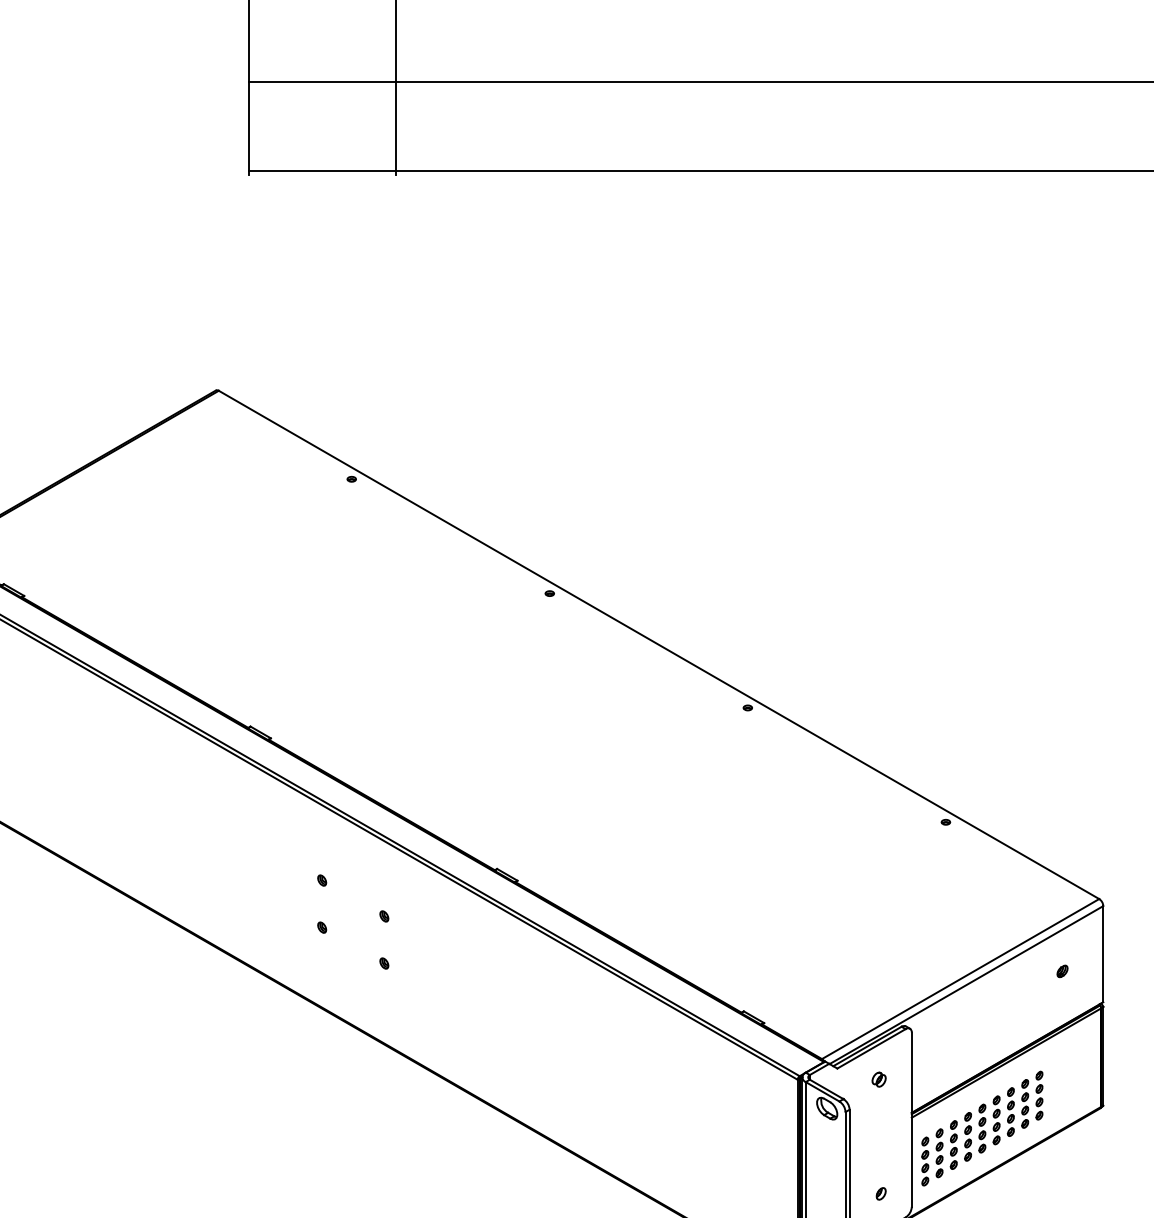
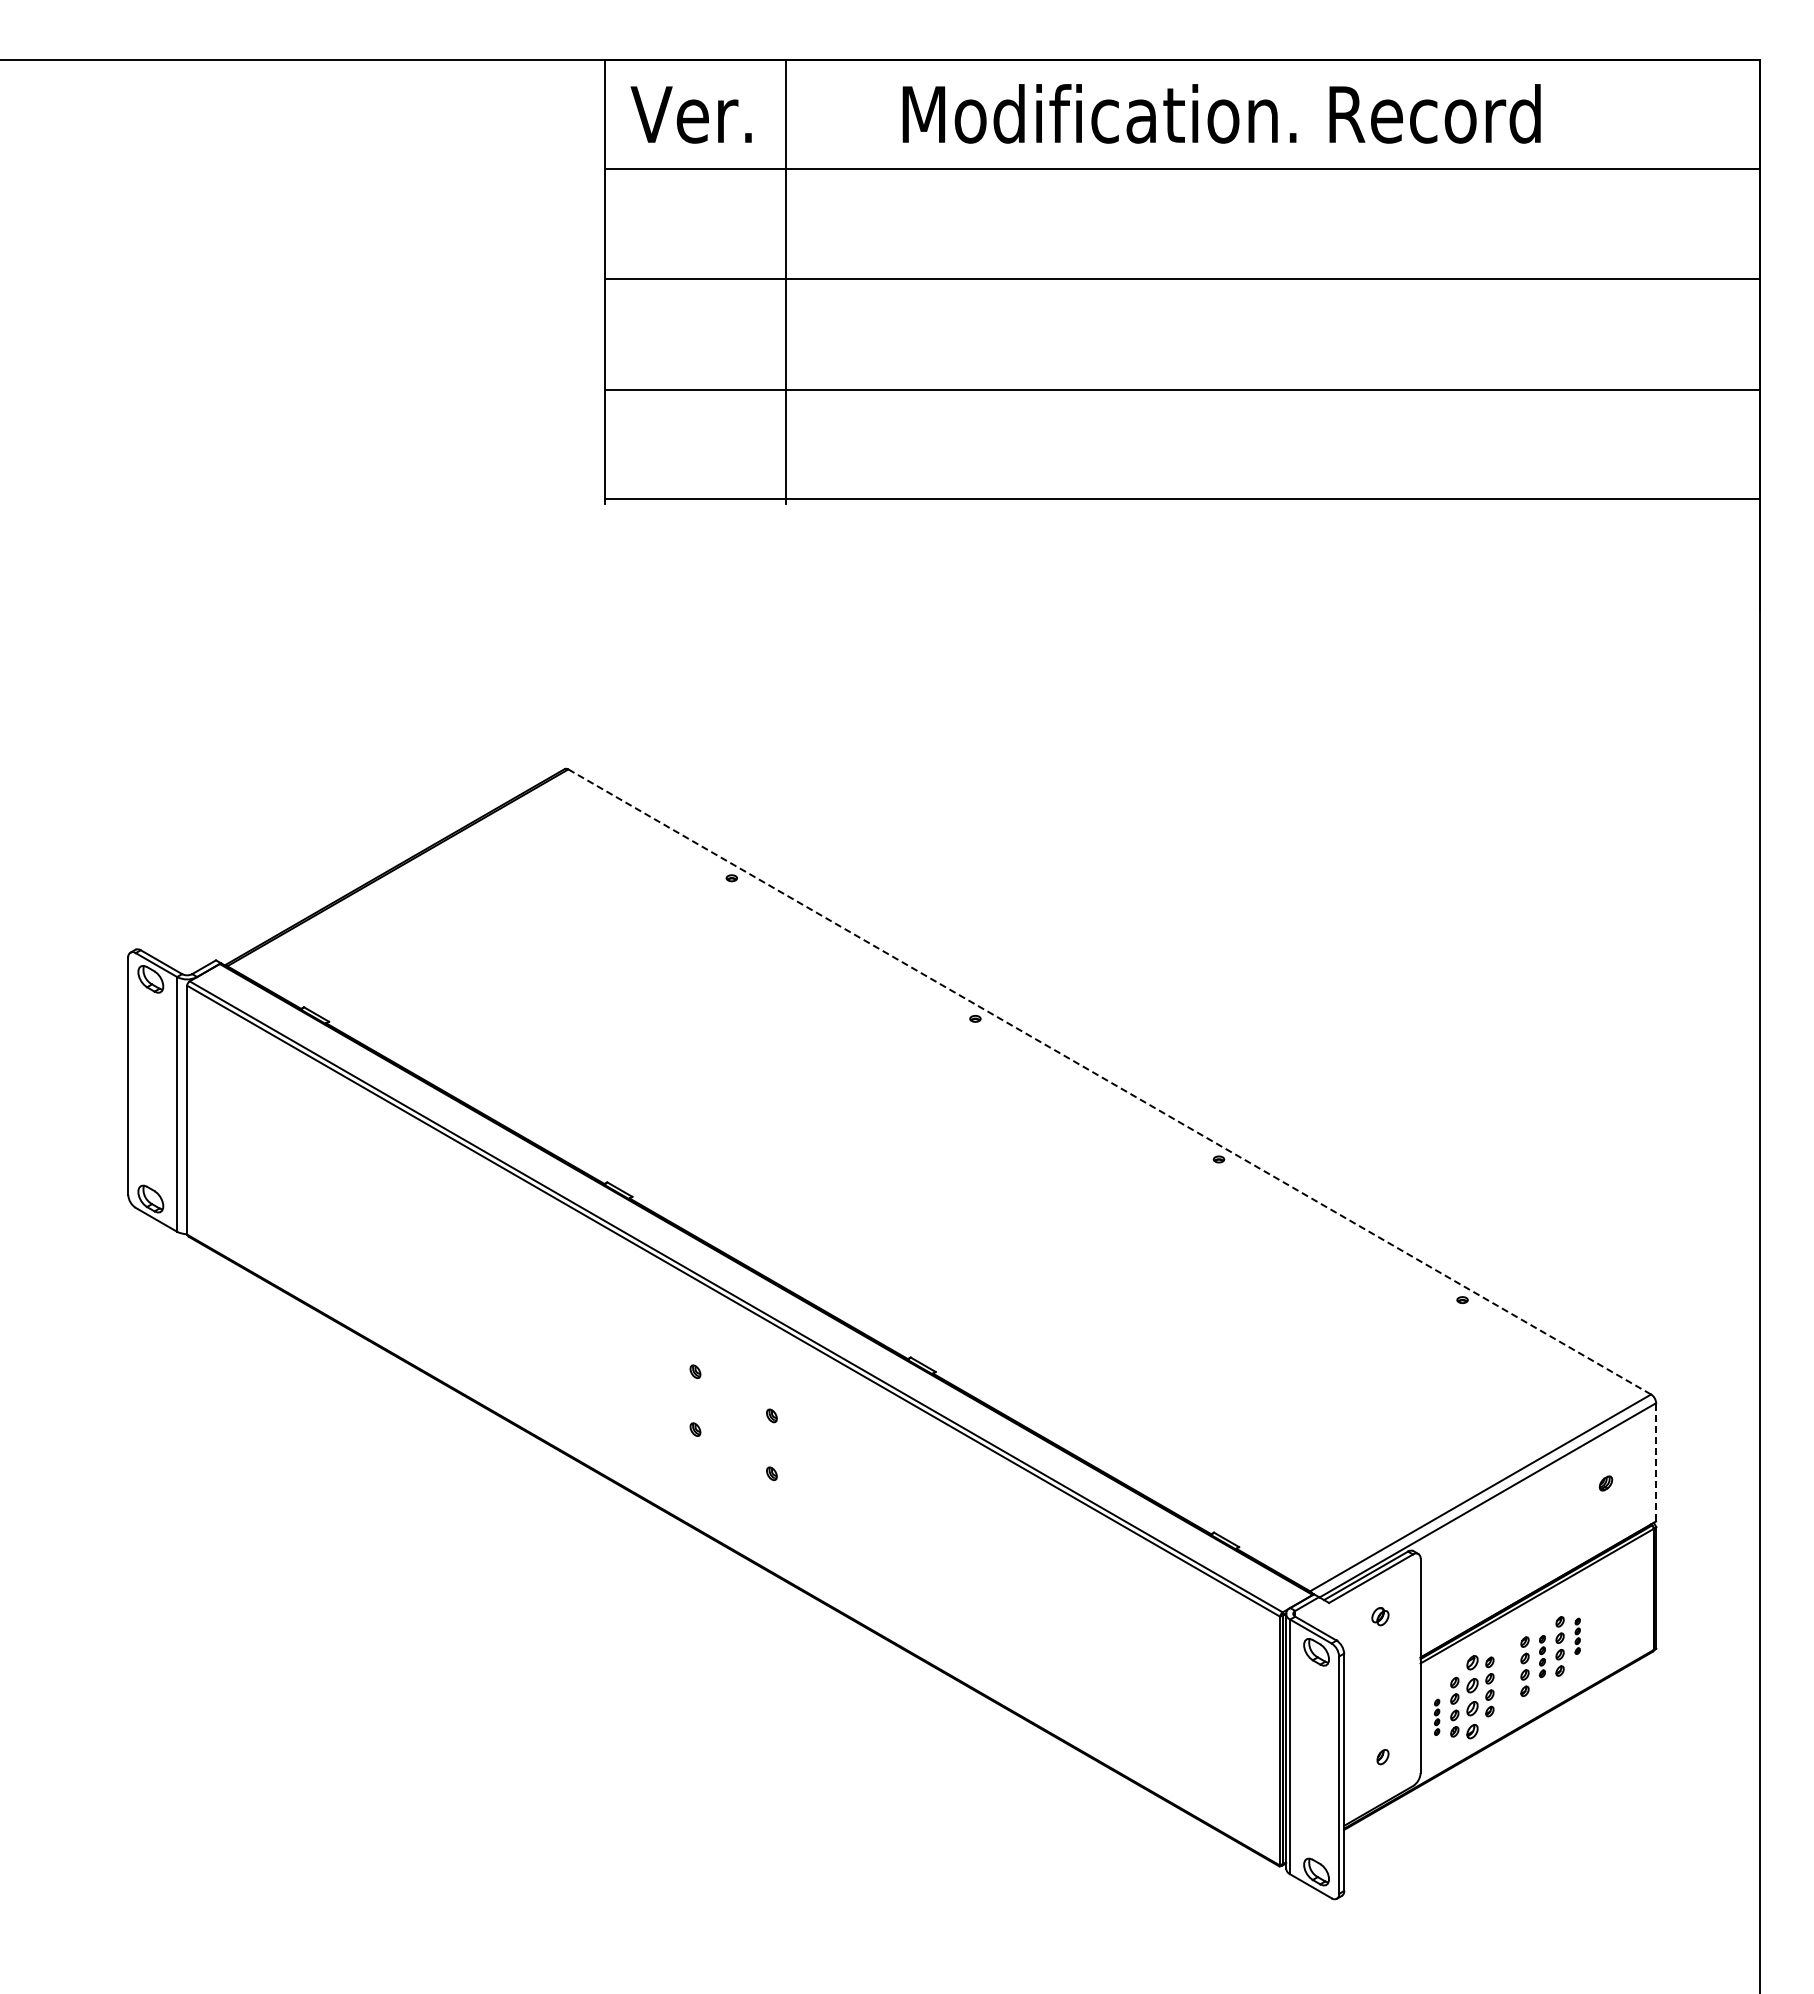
line: (659, 645) -> (1110, 1082), solid -> dashed
line: (1103, 953) -> (1656, 1461), solid -> dashed
part: (1039, 1095) -> (1577, 1636), size x0.6
part: (1010, 1112) -> (1542, 1656), size x0.7
part: (982, 1128) -> (1507, 1676), removed
part: (953, 1144) -> (1471, 1696), size x1.4
part: (924, 1161) -> (1436, 1717), size x0.6

